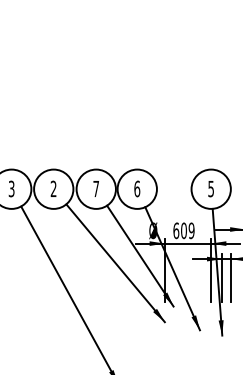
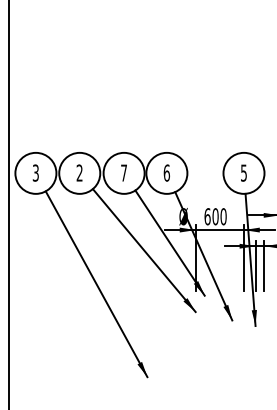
text: (191, 230) -> (223, 216), 609 -> 600

